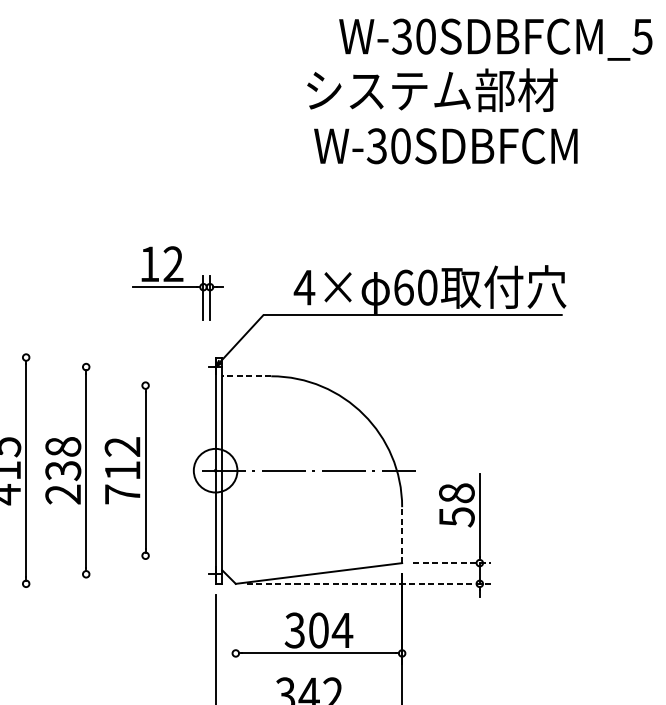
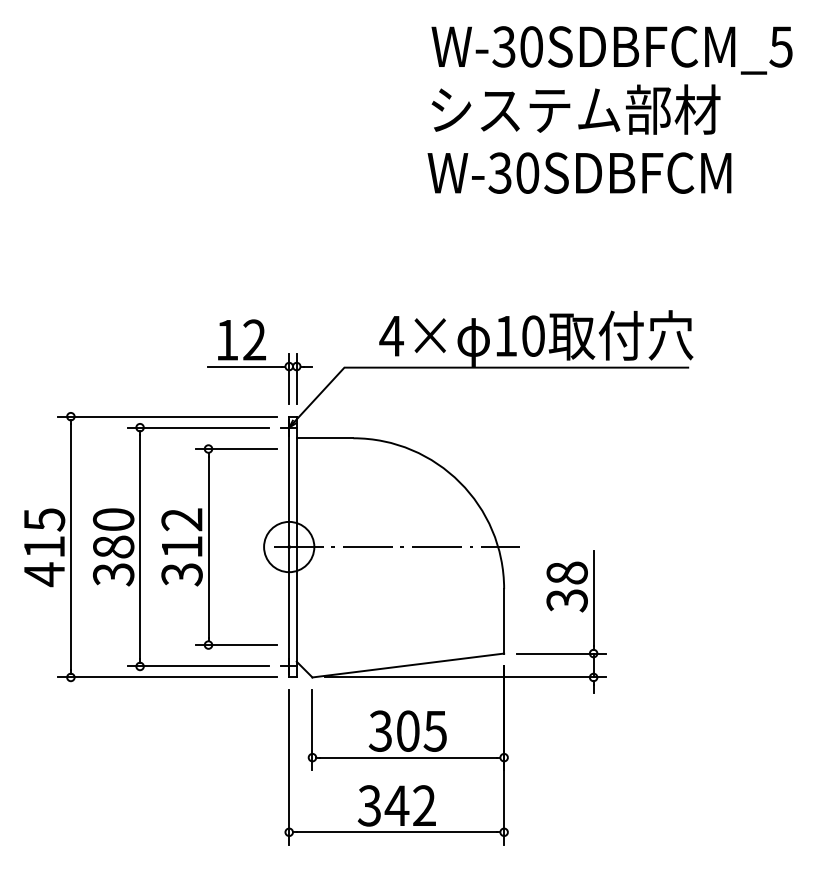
text: (431, 90) -> (575, 109), moved
text: (445, 145) -> (579, 172), moved
part: (177, 282) -> (259, 361), moved
text: (404, 287) -> (506, 335), 60 -> 10
line: (110, 357) -> (167, 416), added
line: (136, 366) -> (197, 427), added
line: (246, 376) -> (324, 438), dashed -> solid
line: (169, 386) -> (235, 449), added
text: (63, 471) -> (113, 547), 238 -> 380
text: (122, 494) -> (181, 574), 712 -> 312
text: (456, 517) -> (566, 600), 58 -> 38
line: (402, 534) -> (504, 620), dashed -> solid
line: (169, 556) -> (235, 645), added
line: (451, 563) -> (561, 653), dashed -> solid
line: (136, 574) -> (197, 666), added
line: (110, 583) -> (167, 677), added
line: (368, 583) -> (465, 677), dashed -> solid
line: (235, 629) -> (312, 730), added
text: (342, 630) -> (435, 731), 304 -> 305

